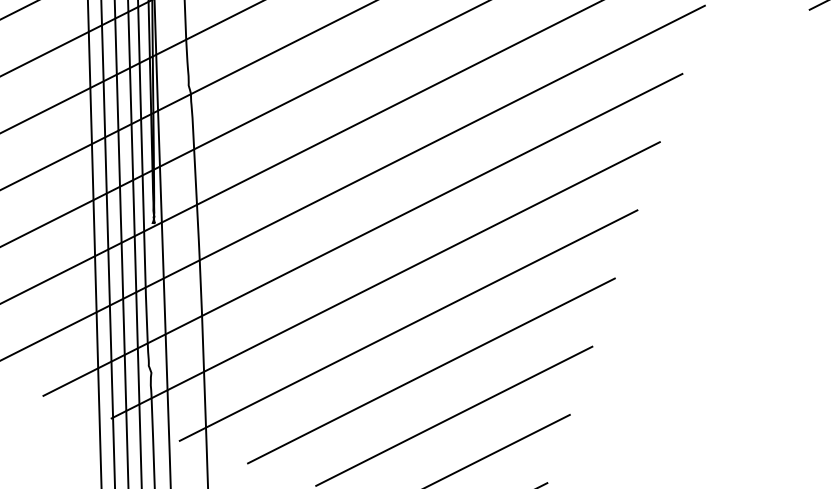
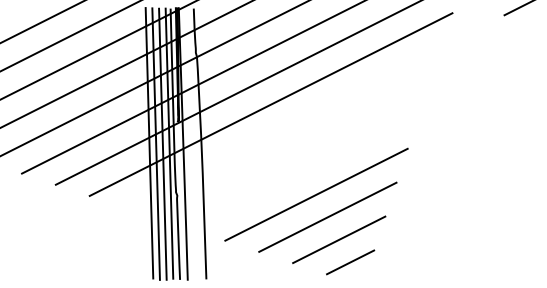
line: (363, 235) -> (282, 127), removed
line: (385, 279) -> (293, 149), removed
line: (407, 324) -> (304, 171), removed

